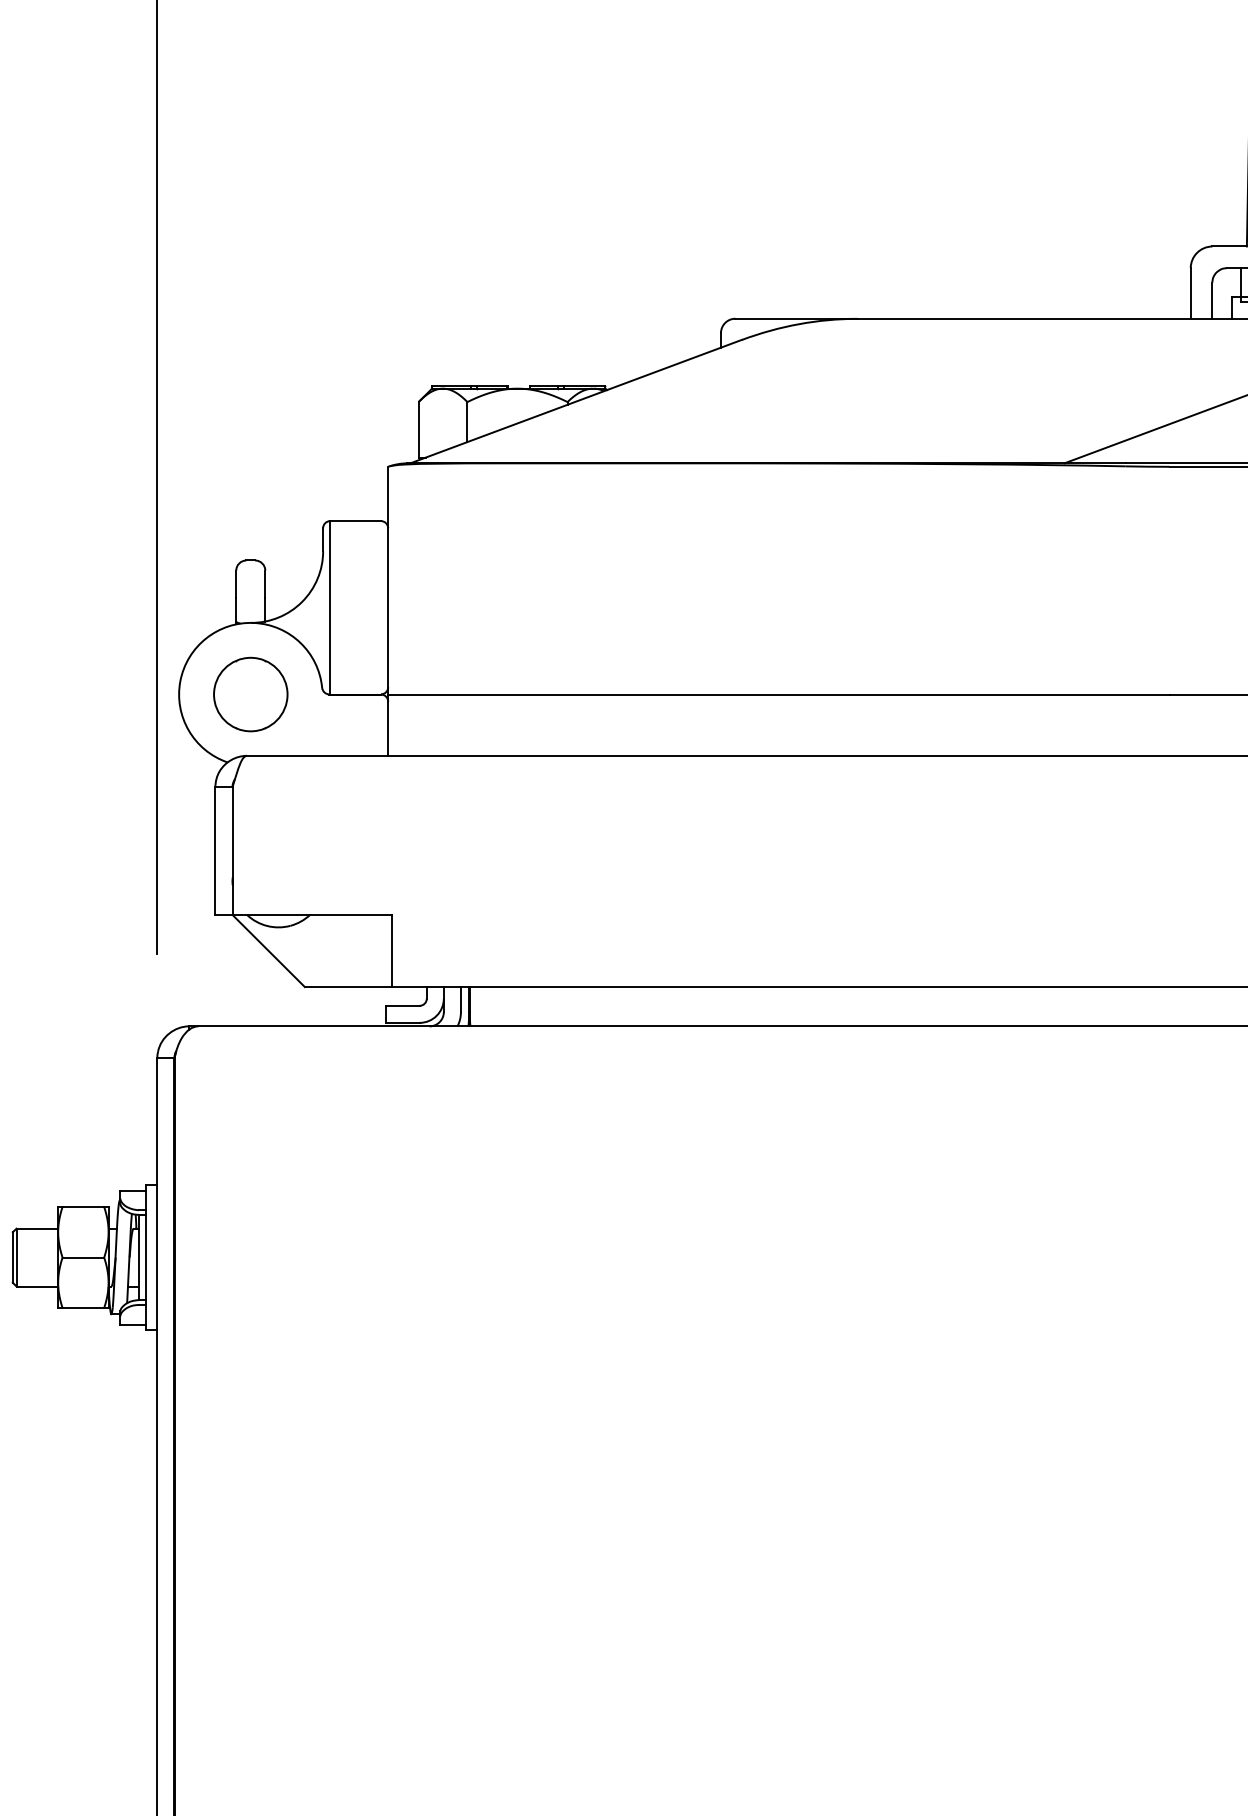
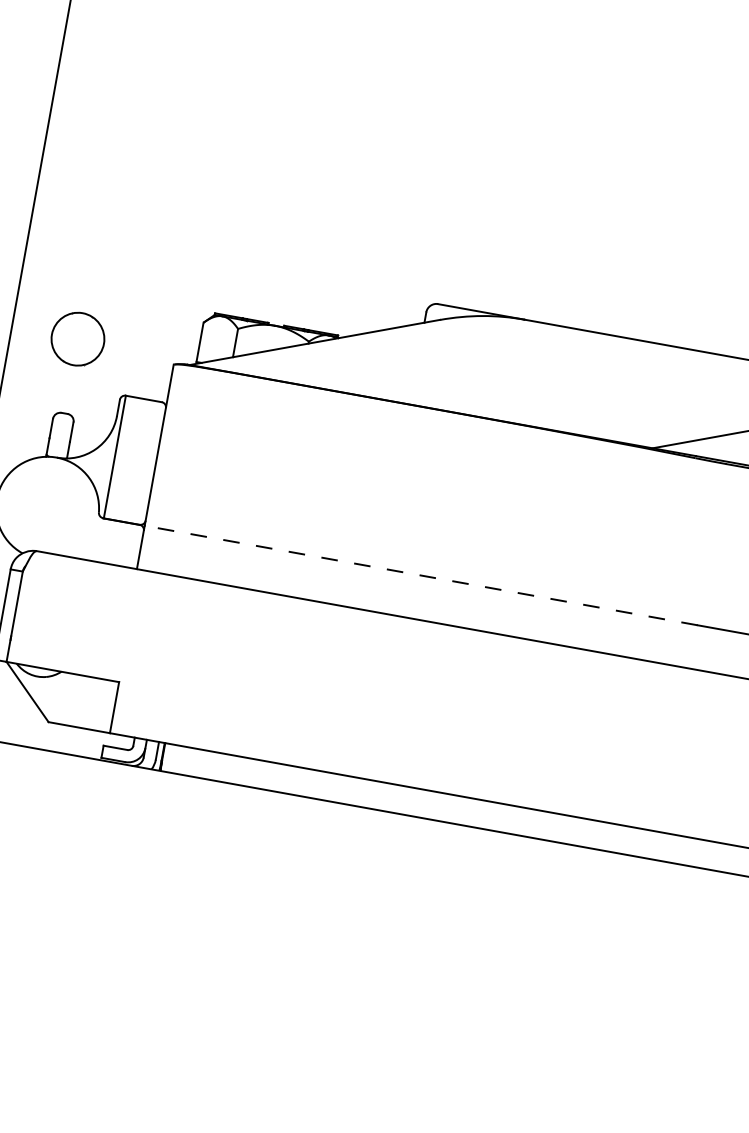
part: (250, 694) -> (77, 339), moved
line: (778, 694) -> (420, 575), solid -> dashed

